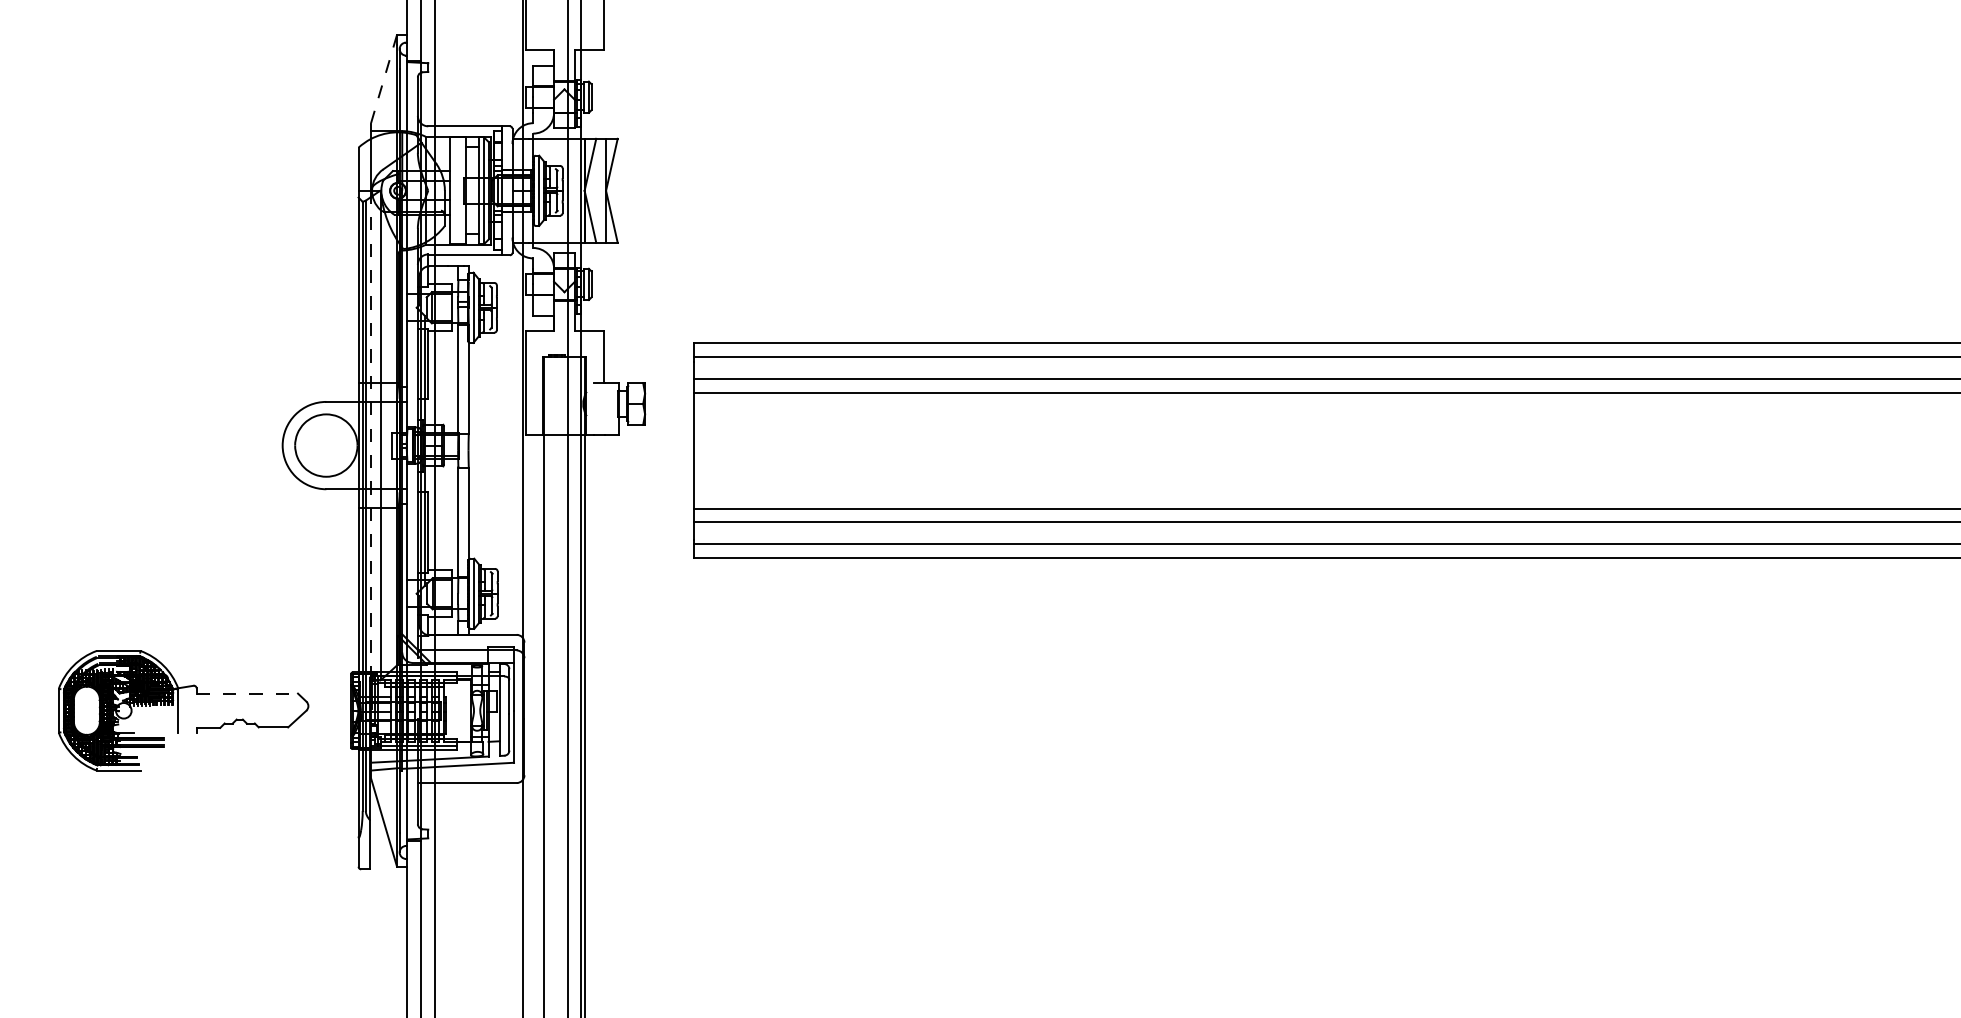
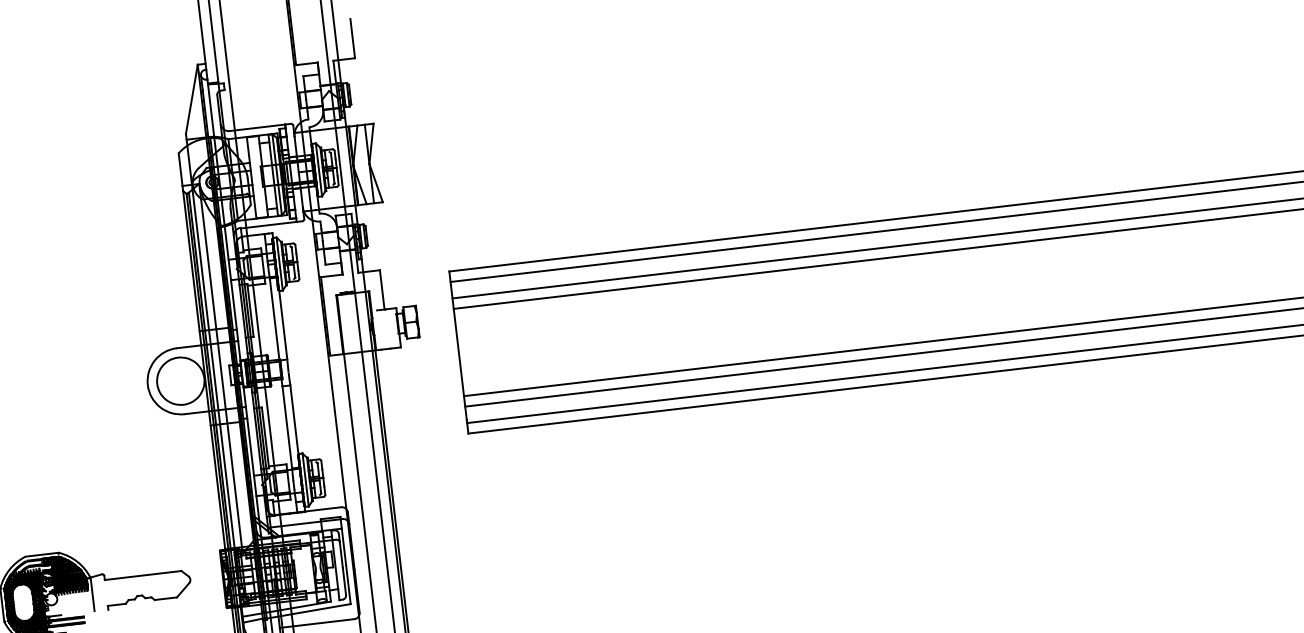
line: (383, 79) -> (191, 99), dashed -> solid
line: (371, 450) -> (215, 380), dashed -> solid
line: (247, 693) -> (143, 575), dashed -> solid

